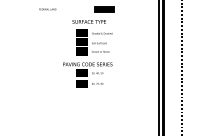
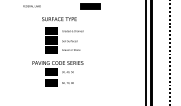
text: (87, 53) -> (57, 51), moved

